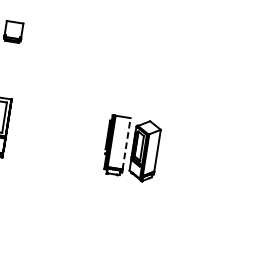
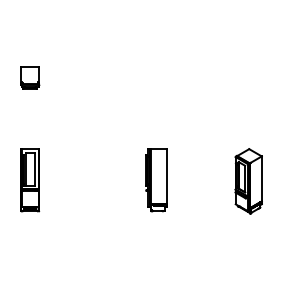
line: (126, 143) -> (167, 176), dashed -> solid
part: (144, 151) -> (248, 181), moved

